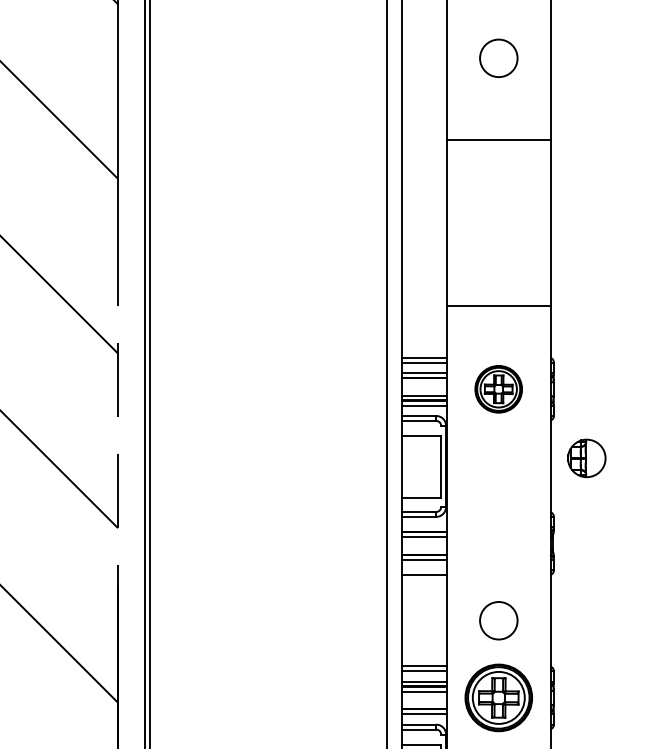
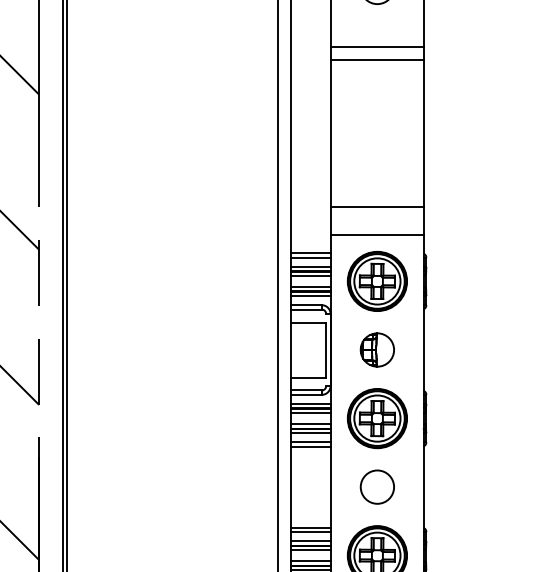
line: (498, 124) -> (377, 46), added
line: (498, 336) -> (377, 234), added
line: (423, 383) -> (310, 276), added
part: (498, 389) -> (377, 281), size x1.43
part: (586, 458) -> (377, 350), moved
line: (423, 527) -> (310, 404), added
part: (498, 543) -> (377, 418), added
line: (423, 549) -> (310, 423), added
line: (423, 570) -> (310, 442), added
line: (423, 704) -> (310, 561), added

